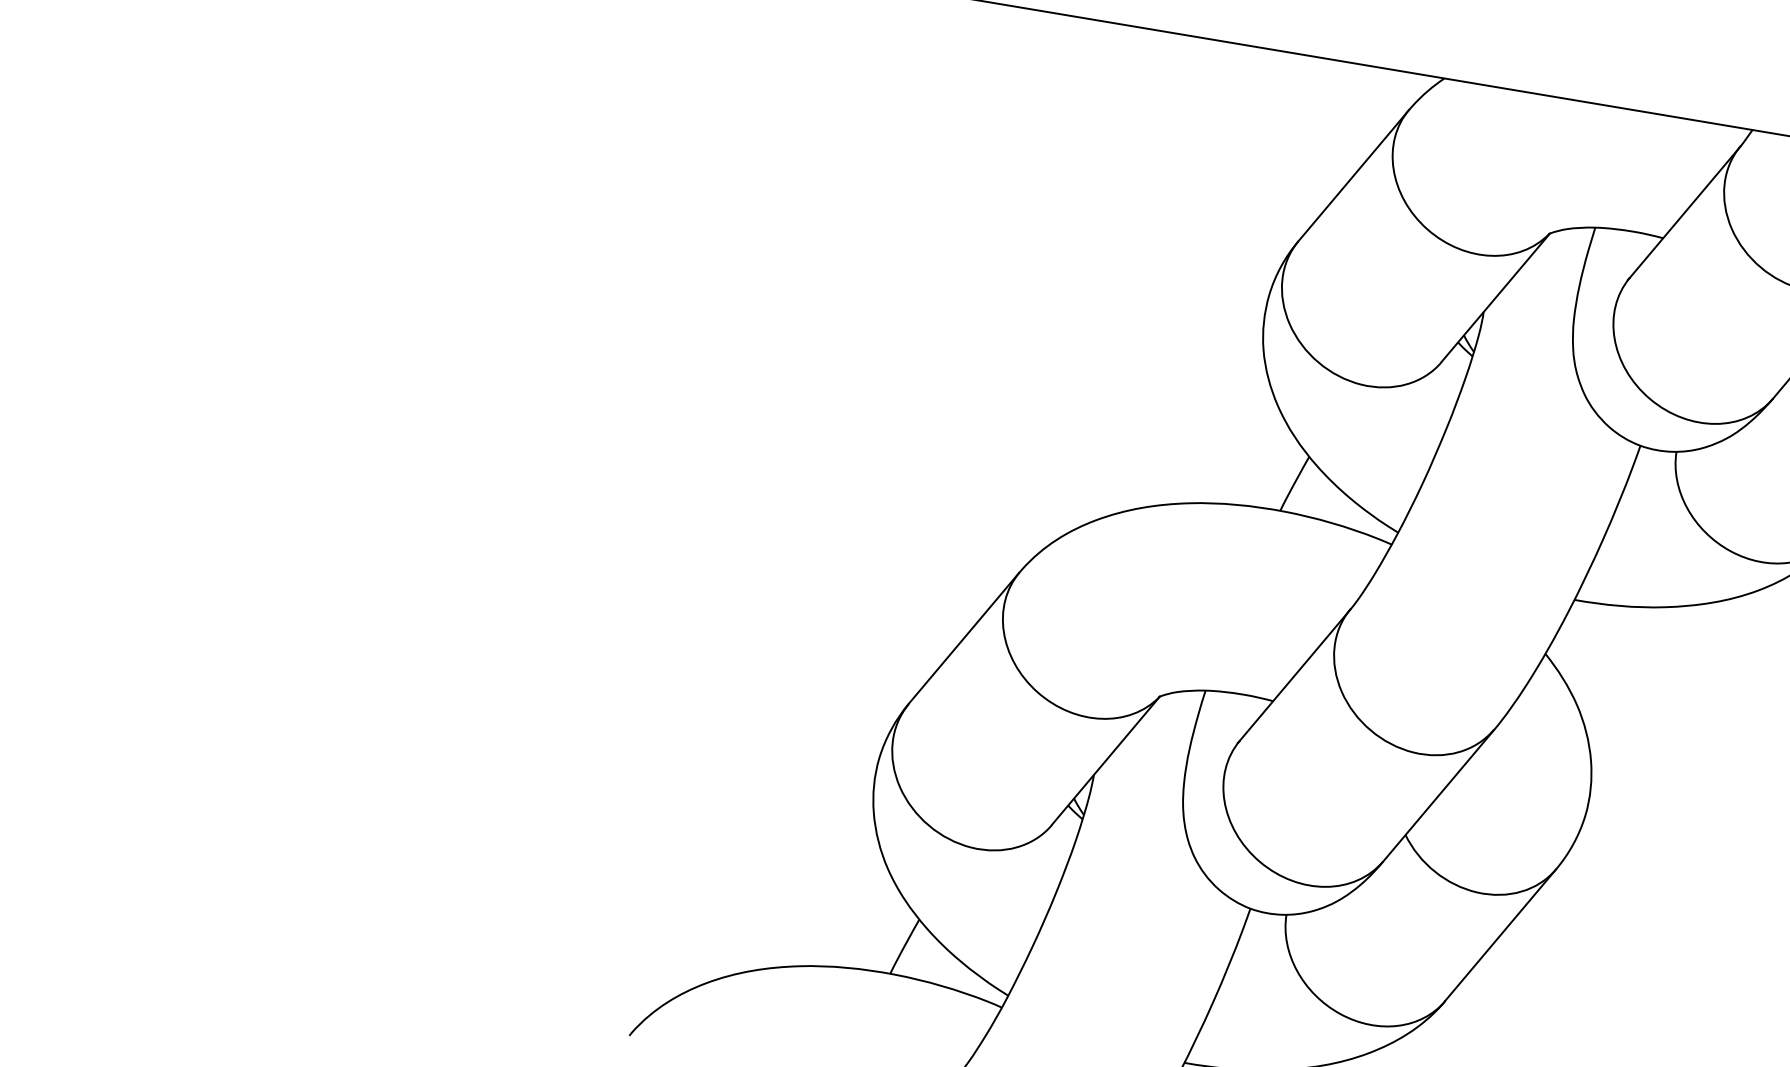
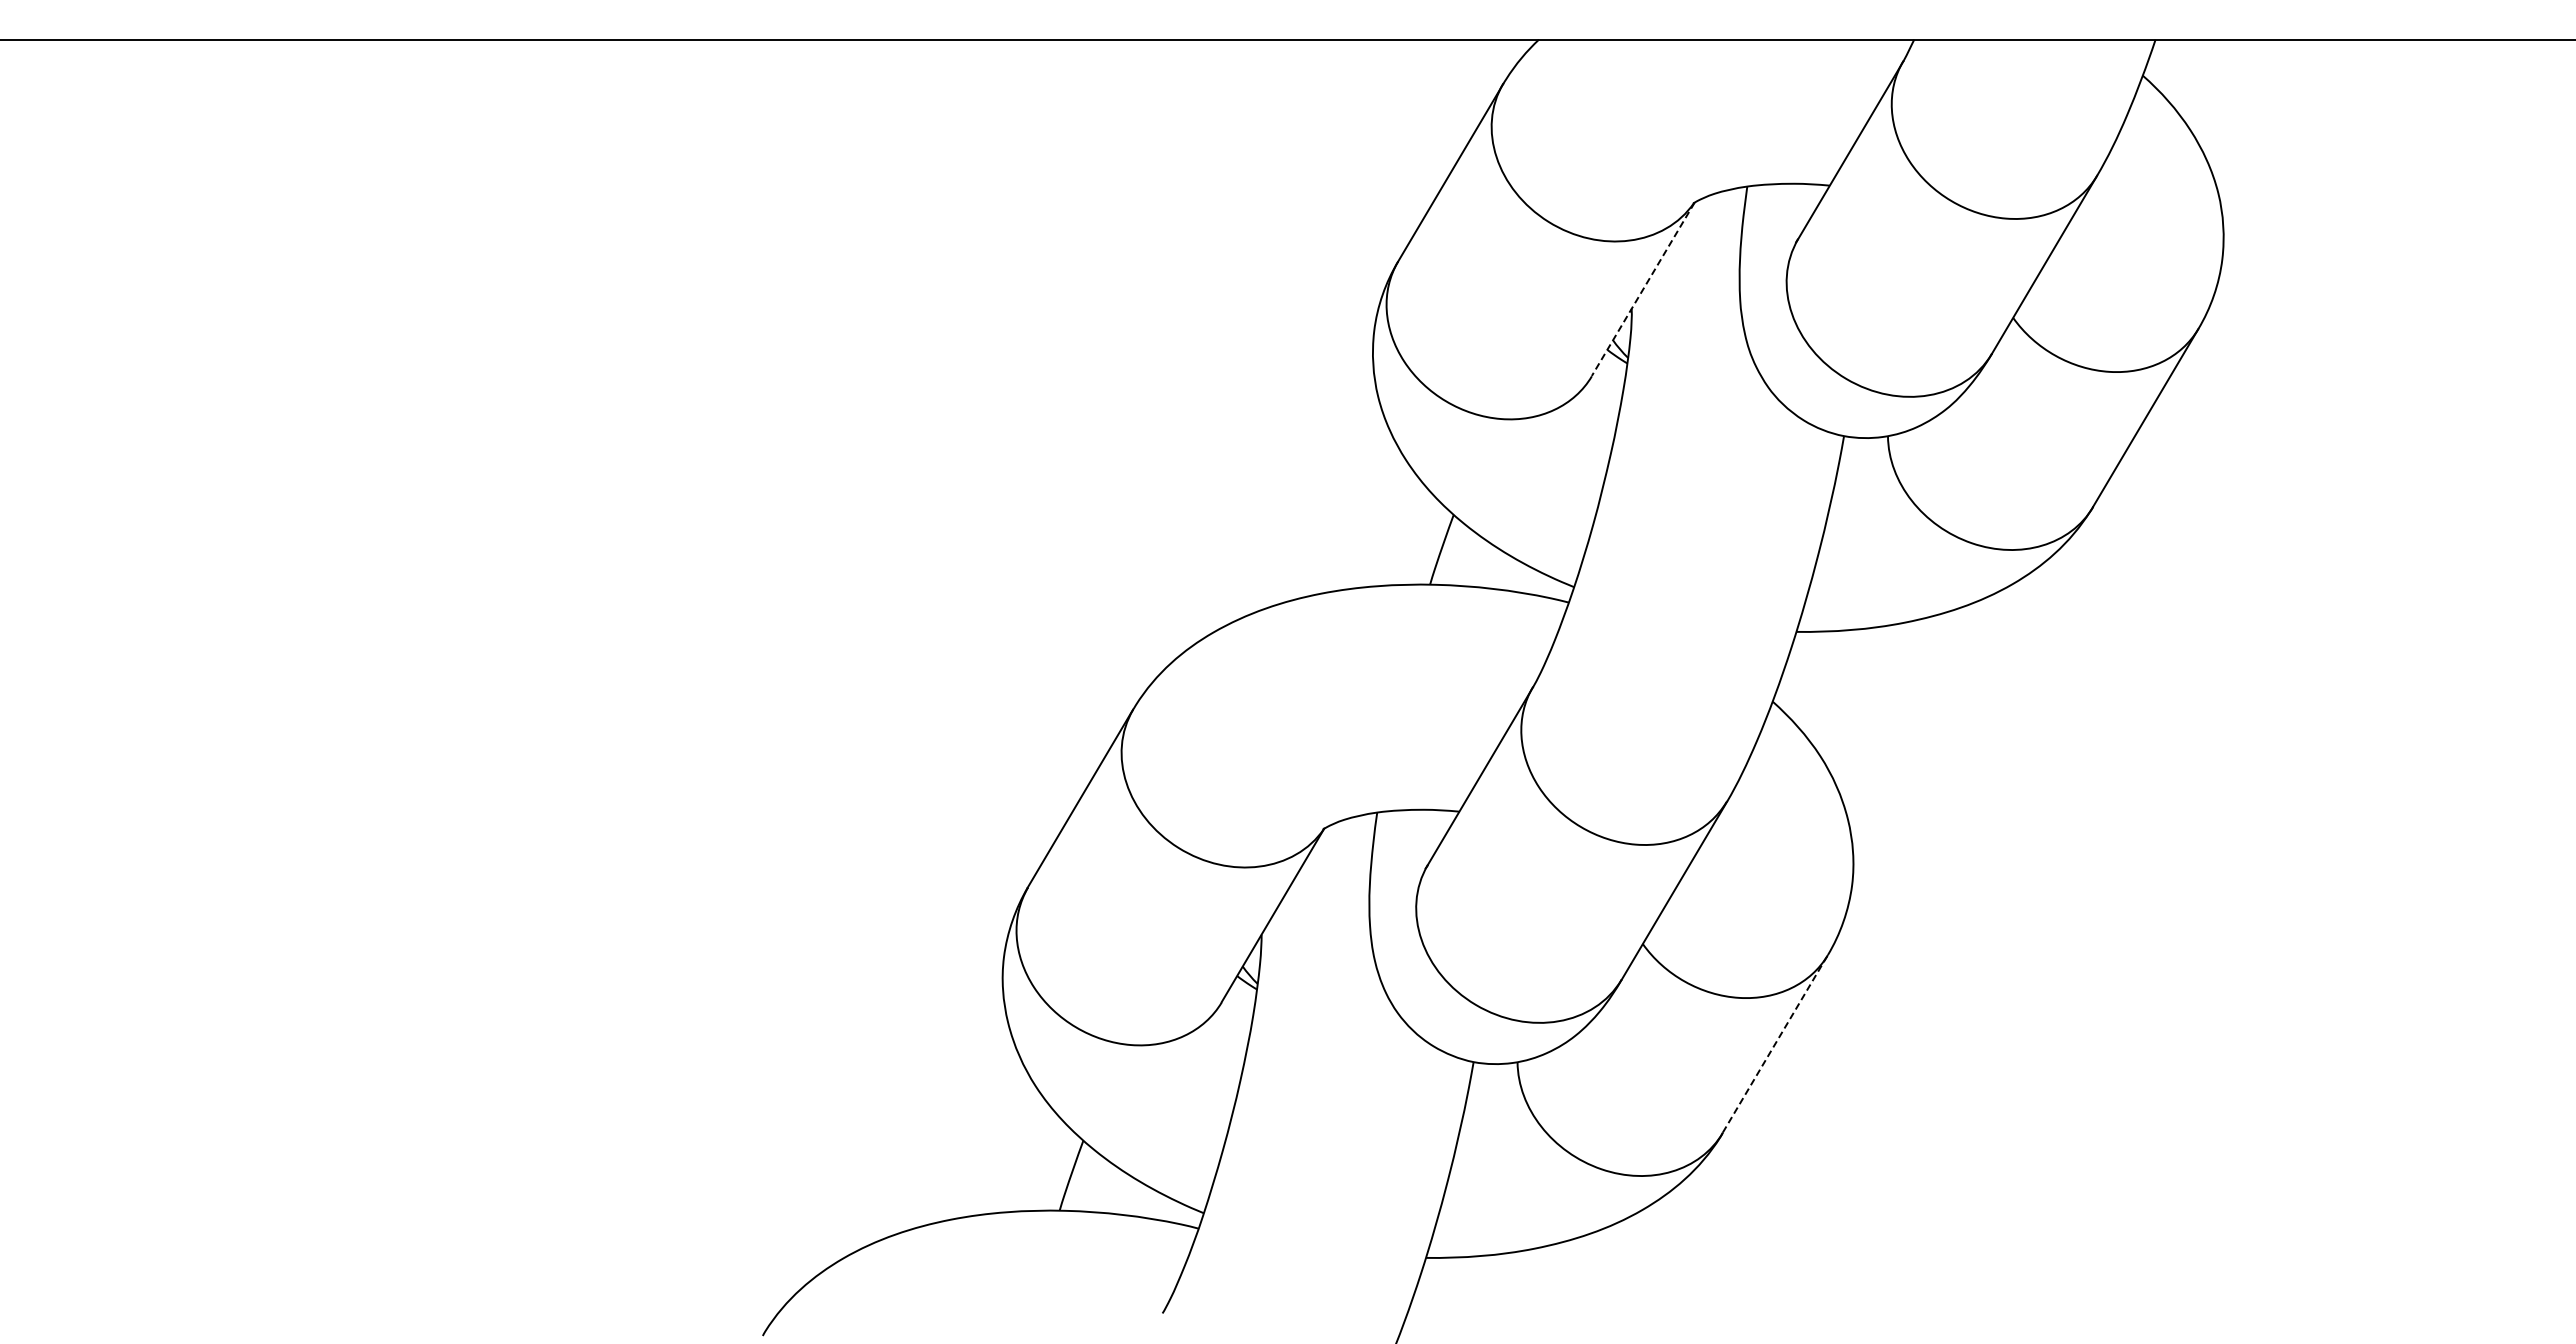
line: (1496, 297) -> (1643, 289), solid -> dashed
line: (1500, 934) -> (1775, 1043), solid -> dashed

